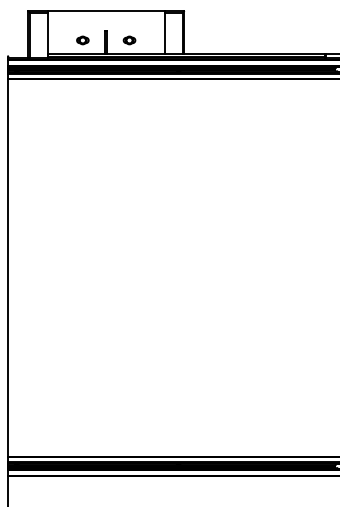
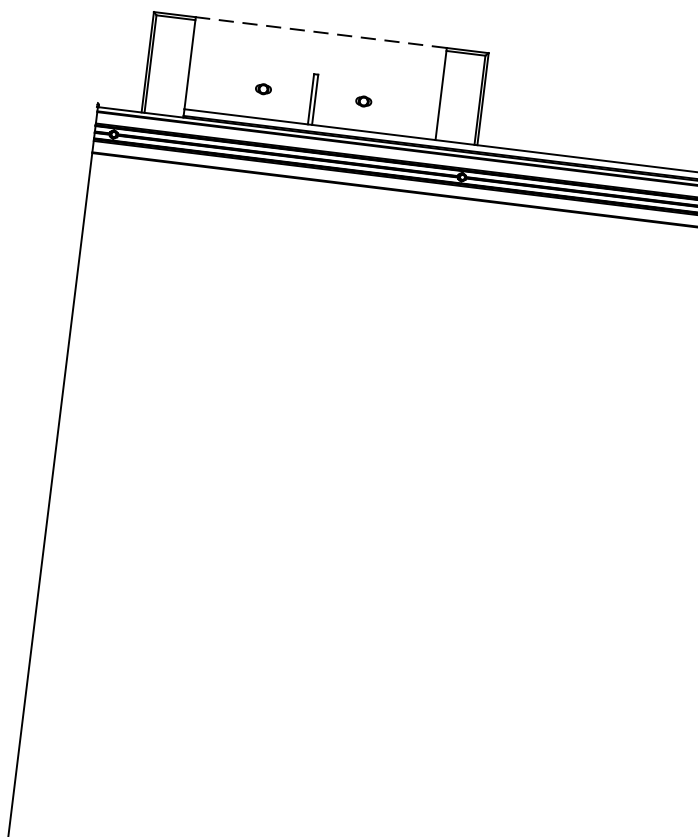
line: (105, 11) -> (319, 32), solid -> dashed
part: (82, 40) -> (262, 89), size x0.6
part: (129, 40) -> (363, 101), size x0.6

